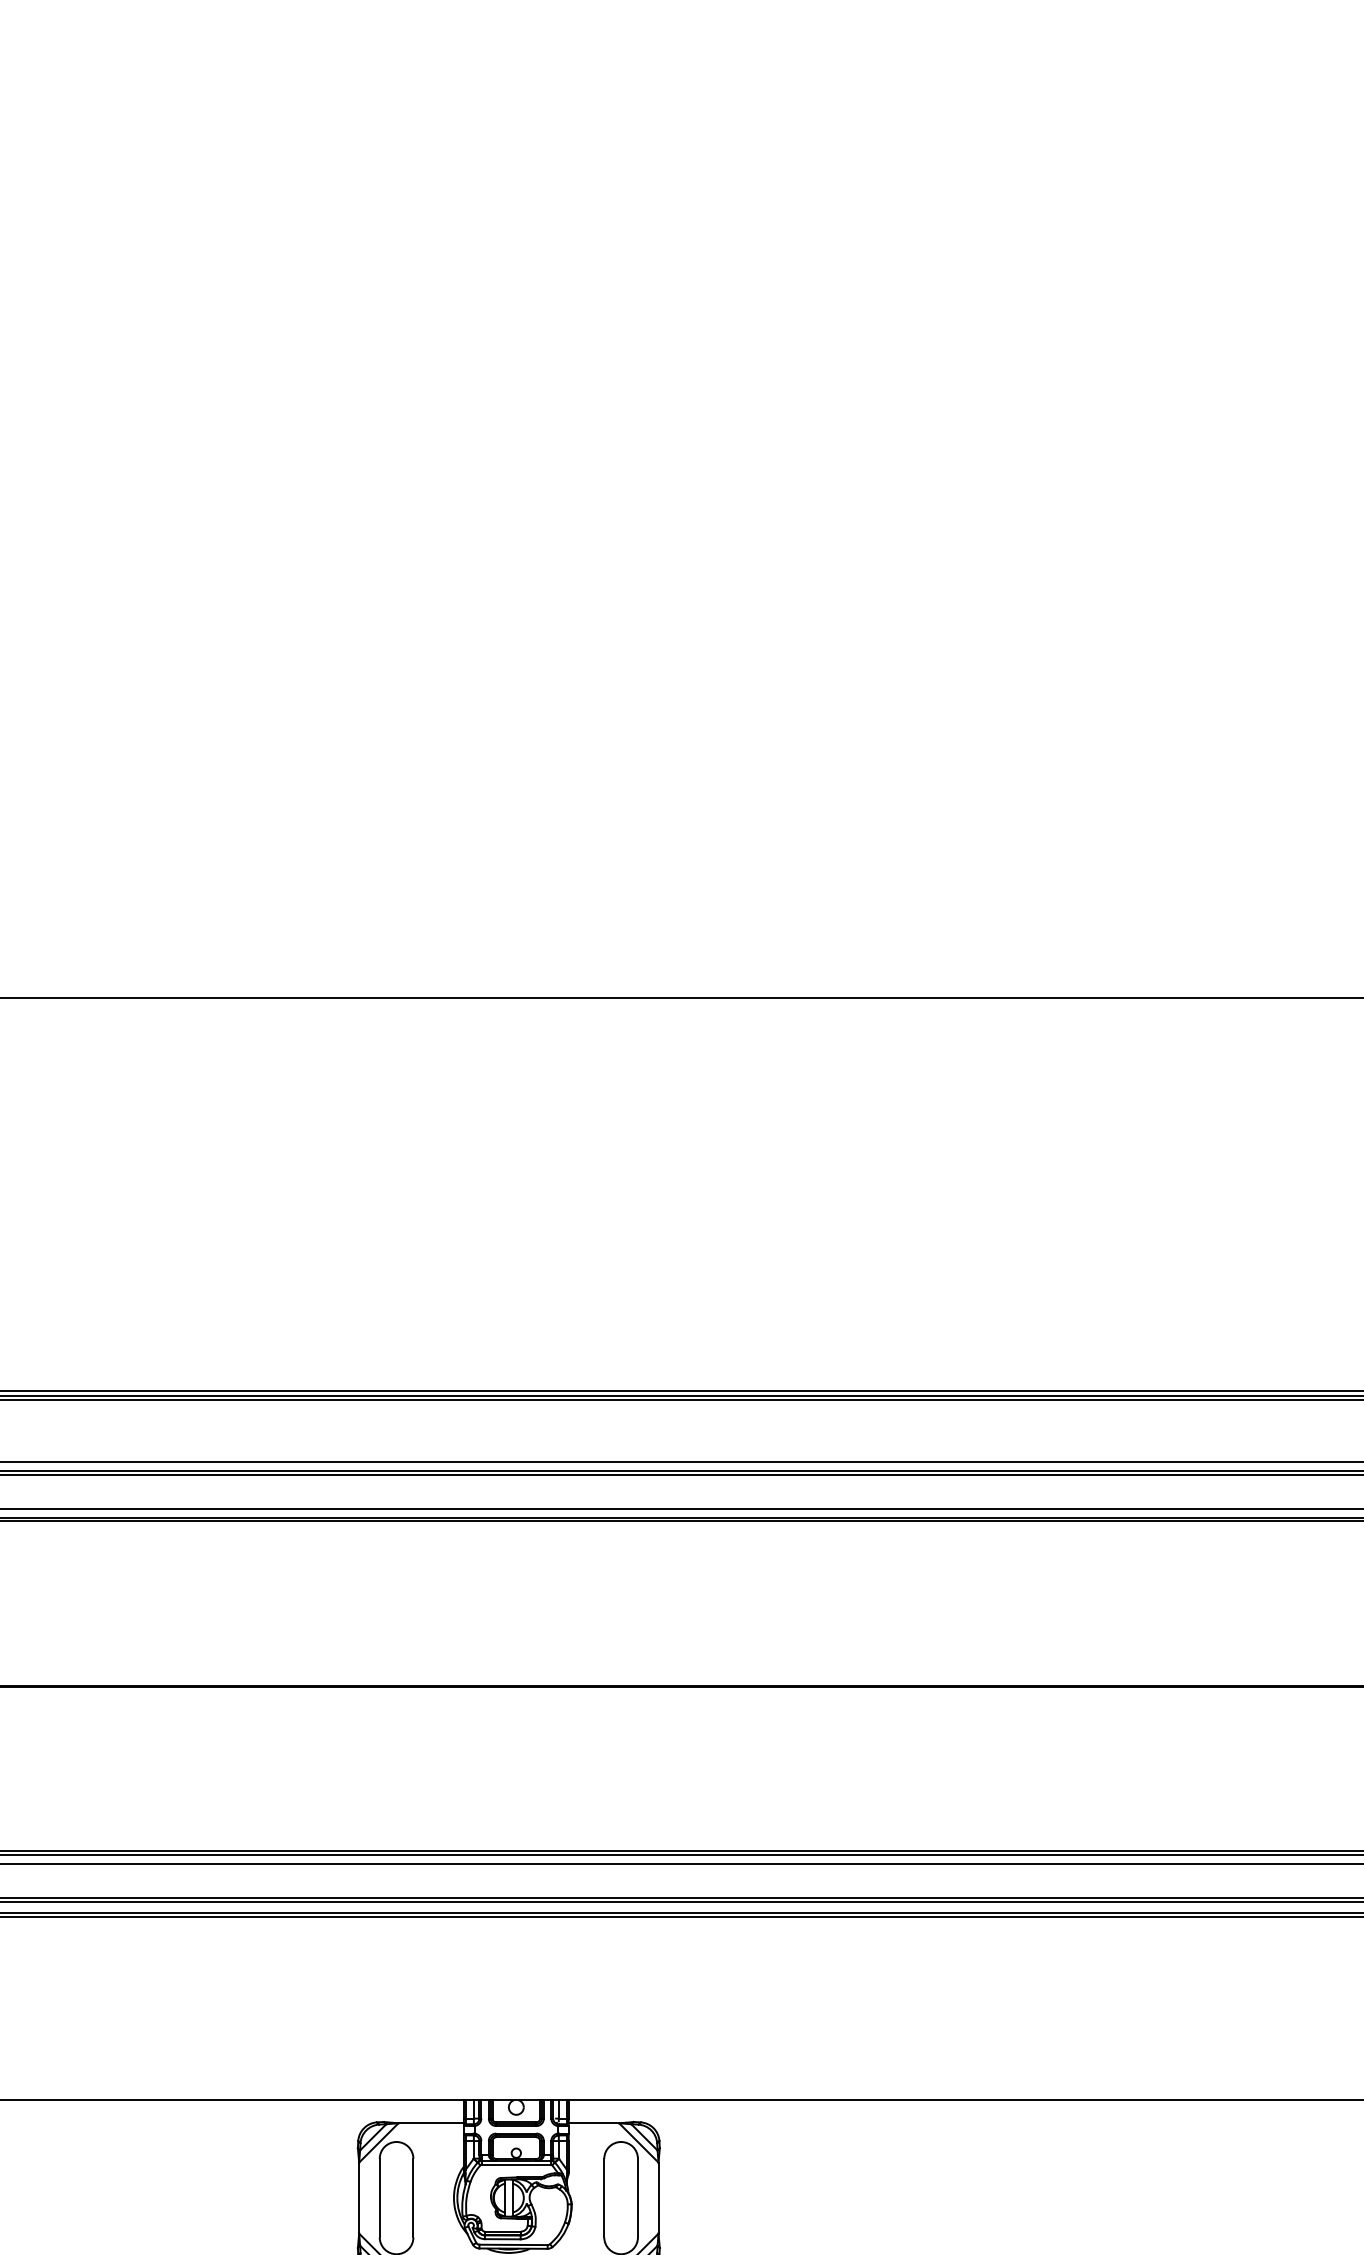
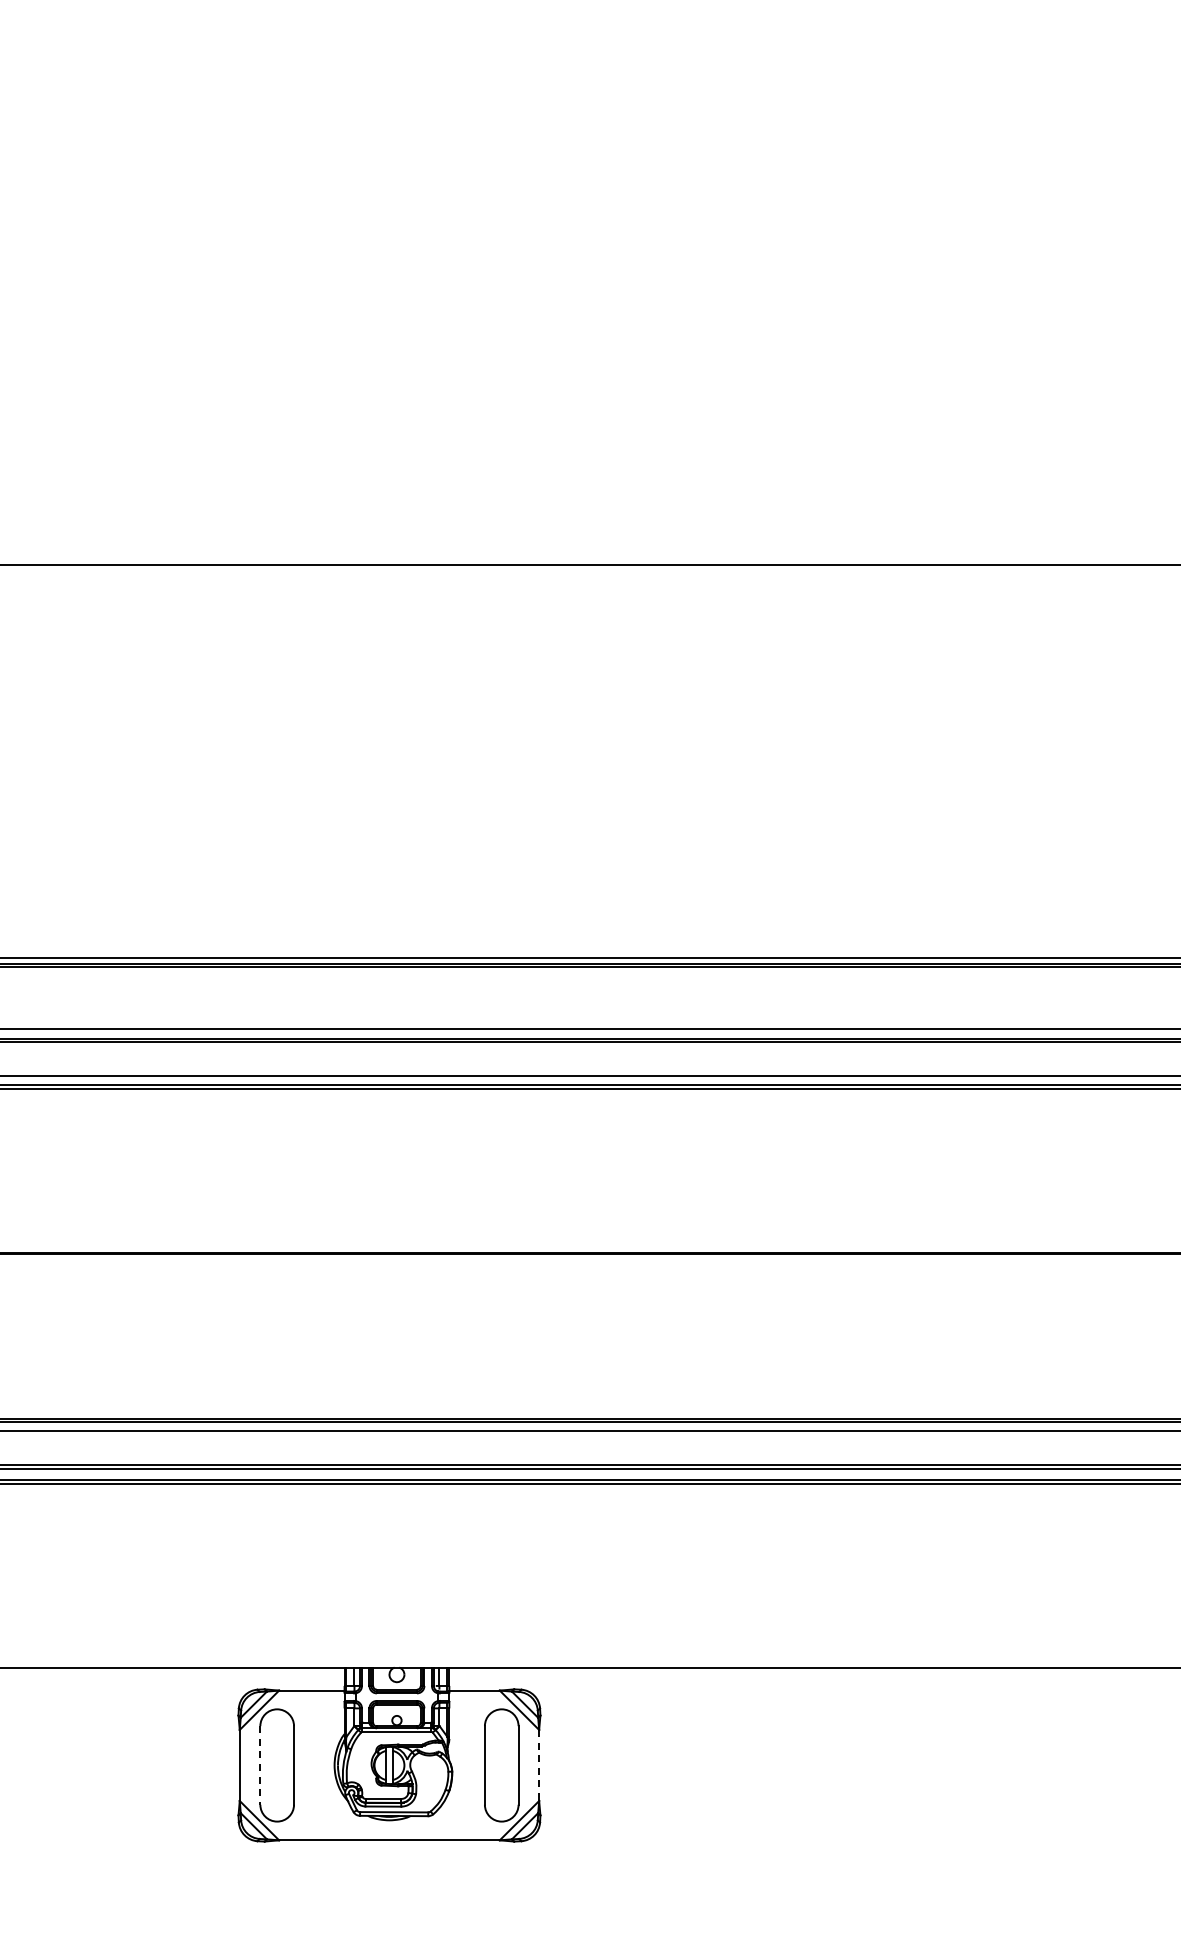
line: (379, 2198) -> (260, 1765), solid -> dashed
line: (658, 2198) -> (539, 1765), solid -> dashed

